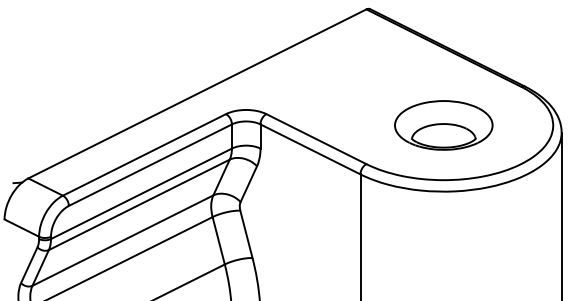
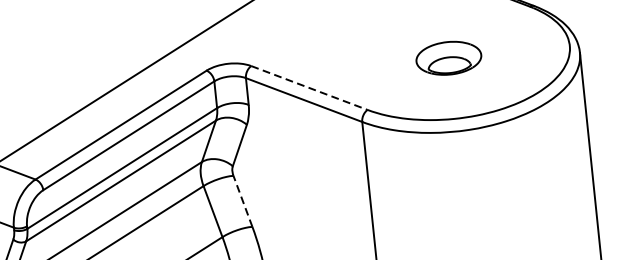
part: (443, 125) -> (448, 58), size x0.6
line: (316, 139) -> (309, 88), solid -> dashed
line: (246, 233) -> (242, 200), solid -> dashed

